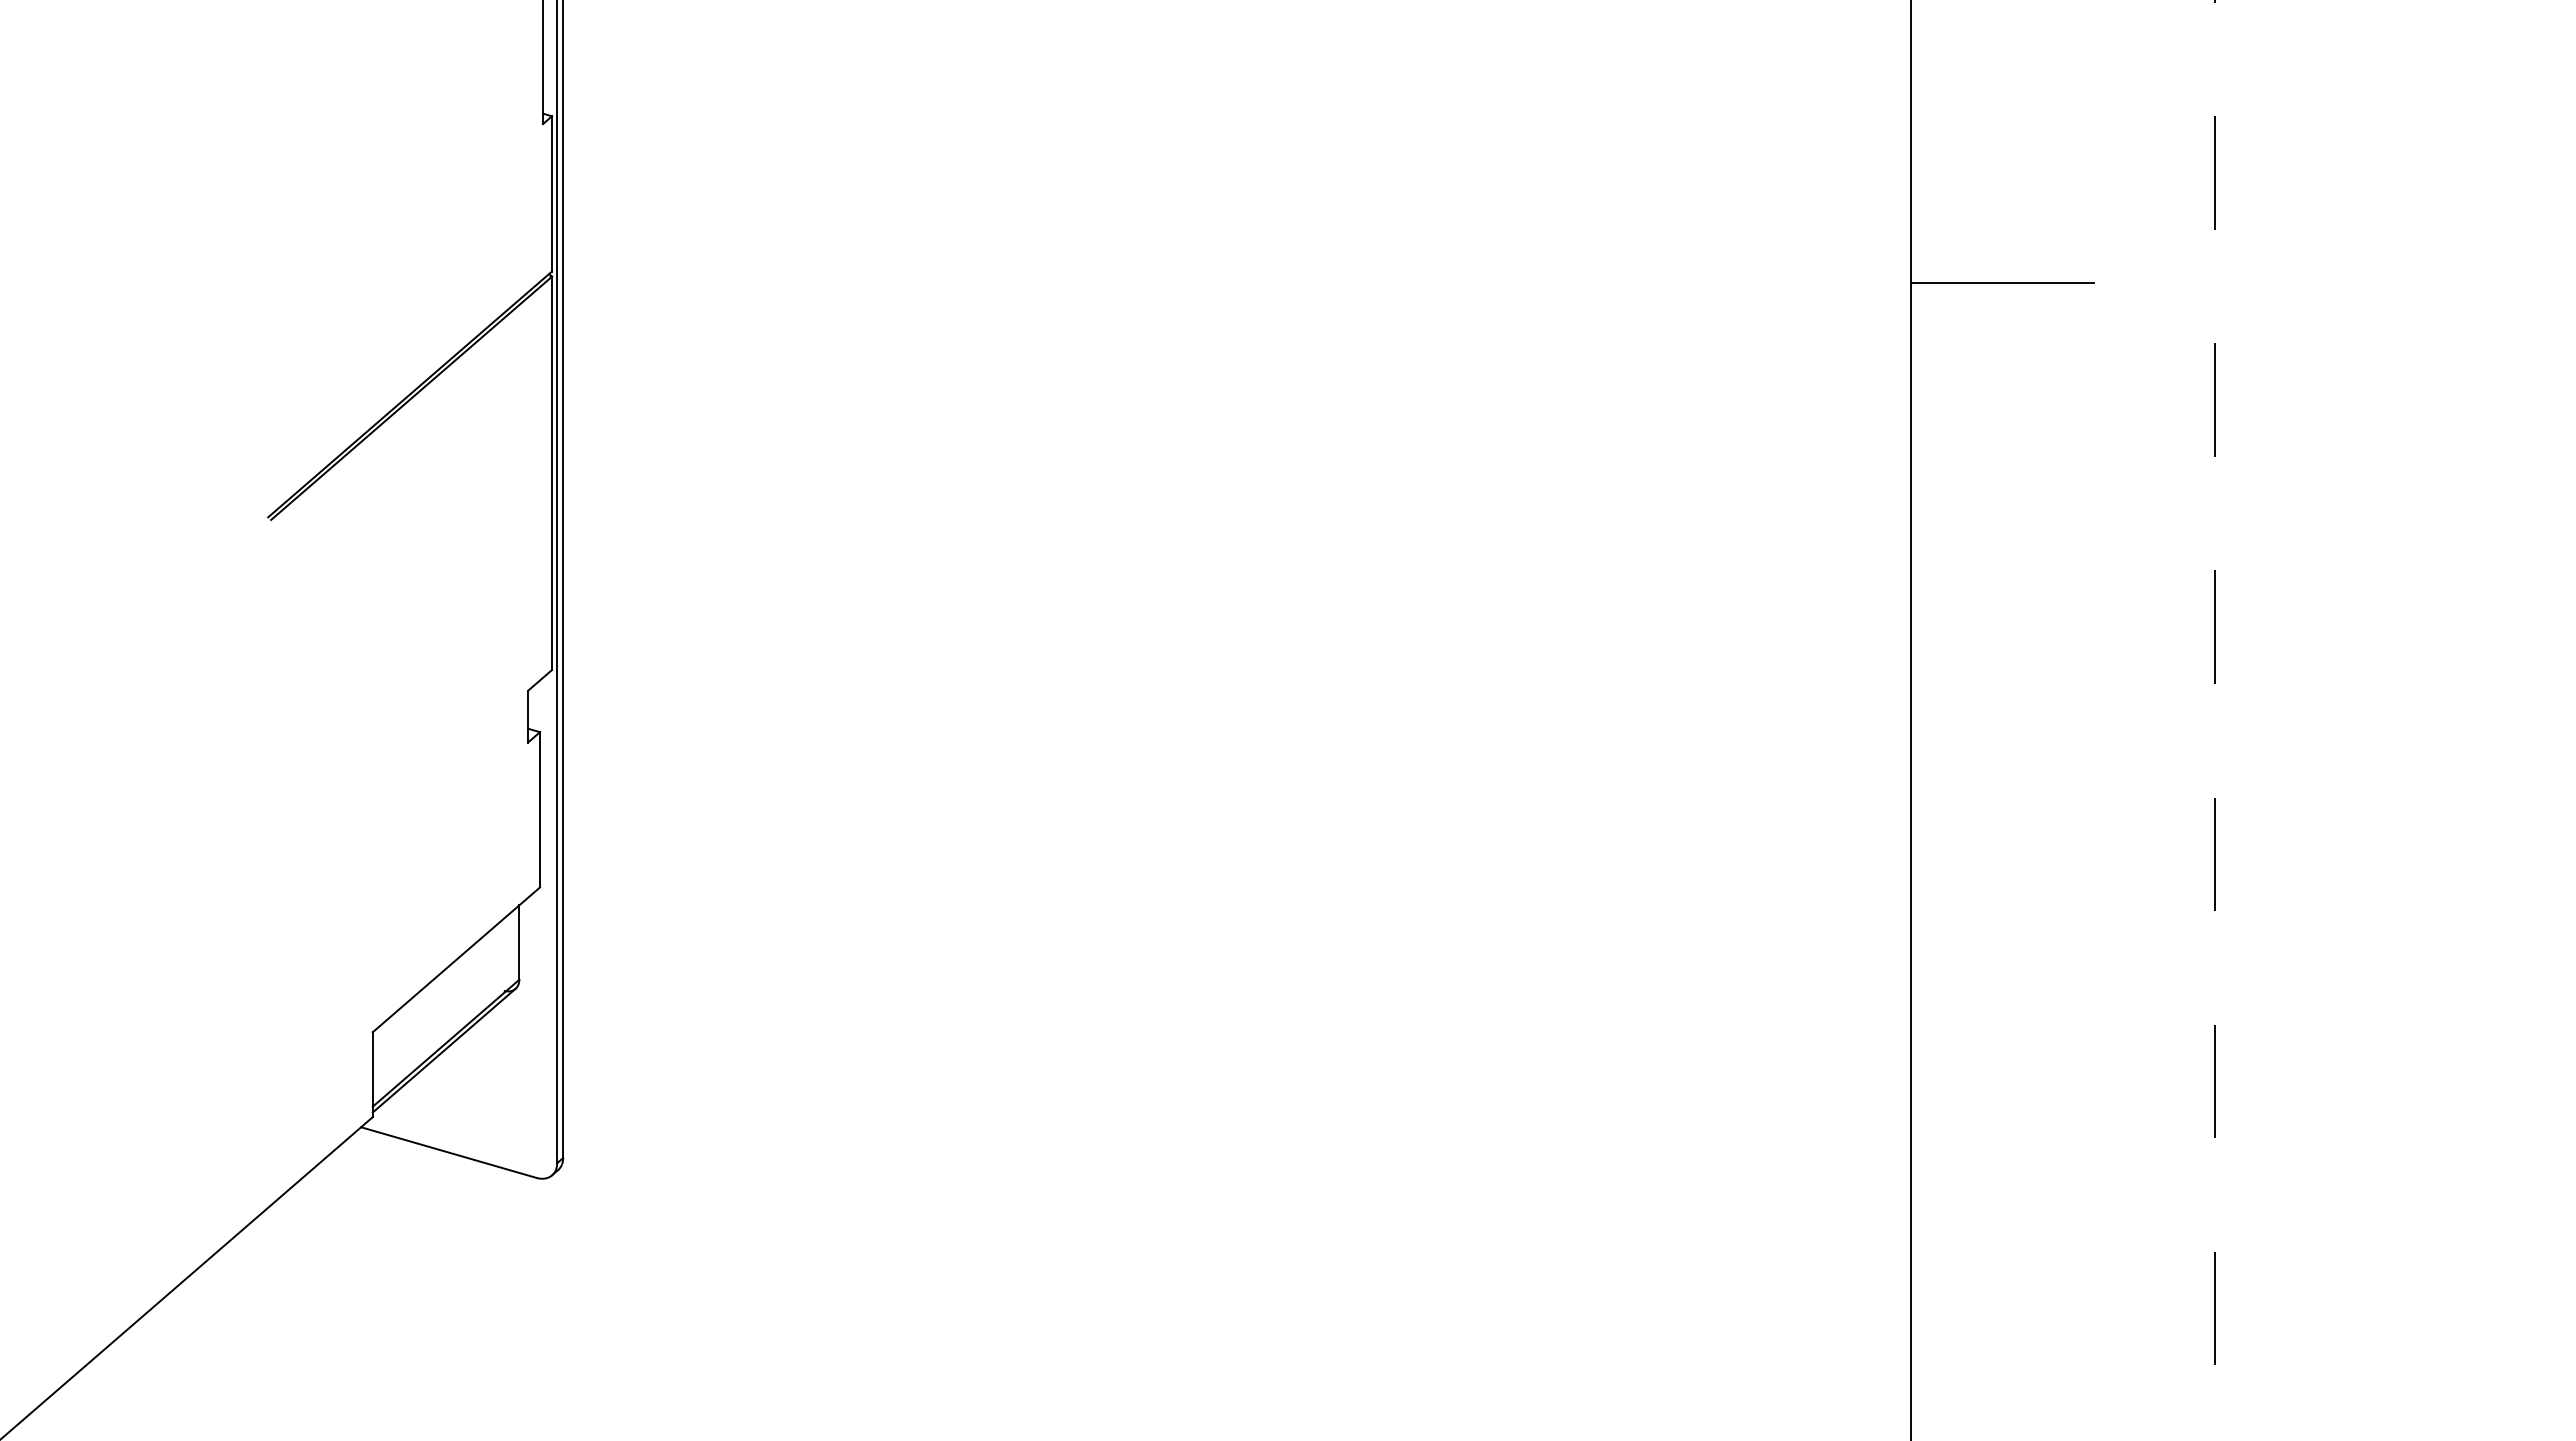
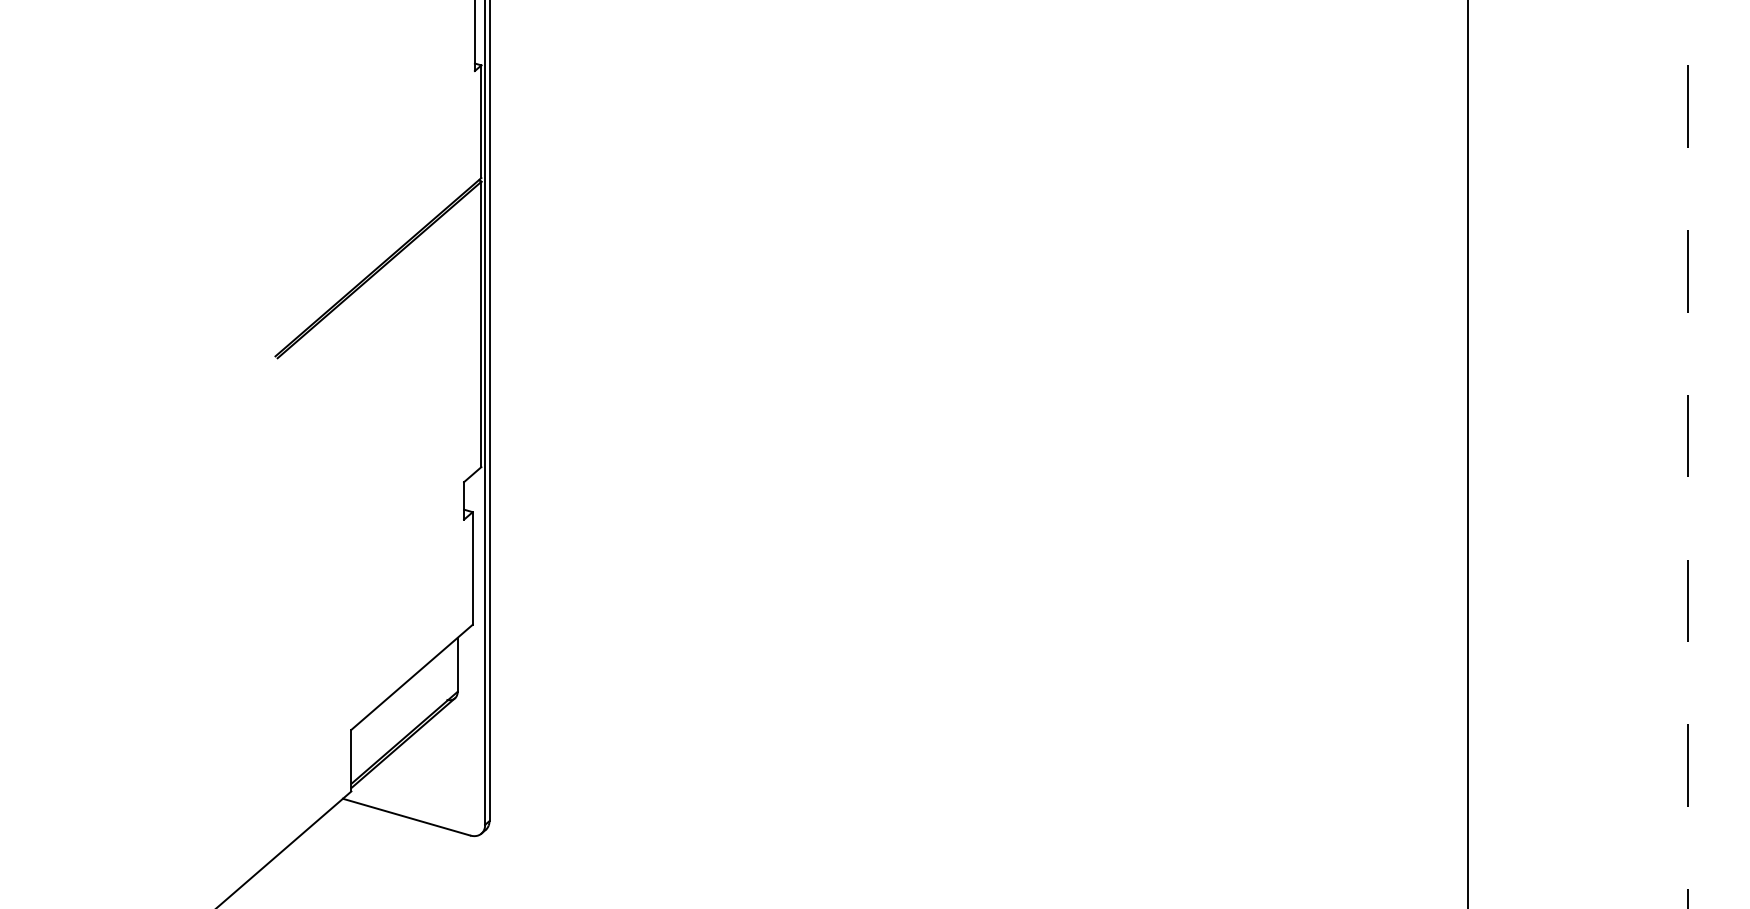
line: (2002, 283) -> (1533, 186), removed

